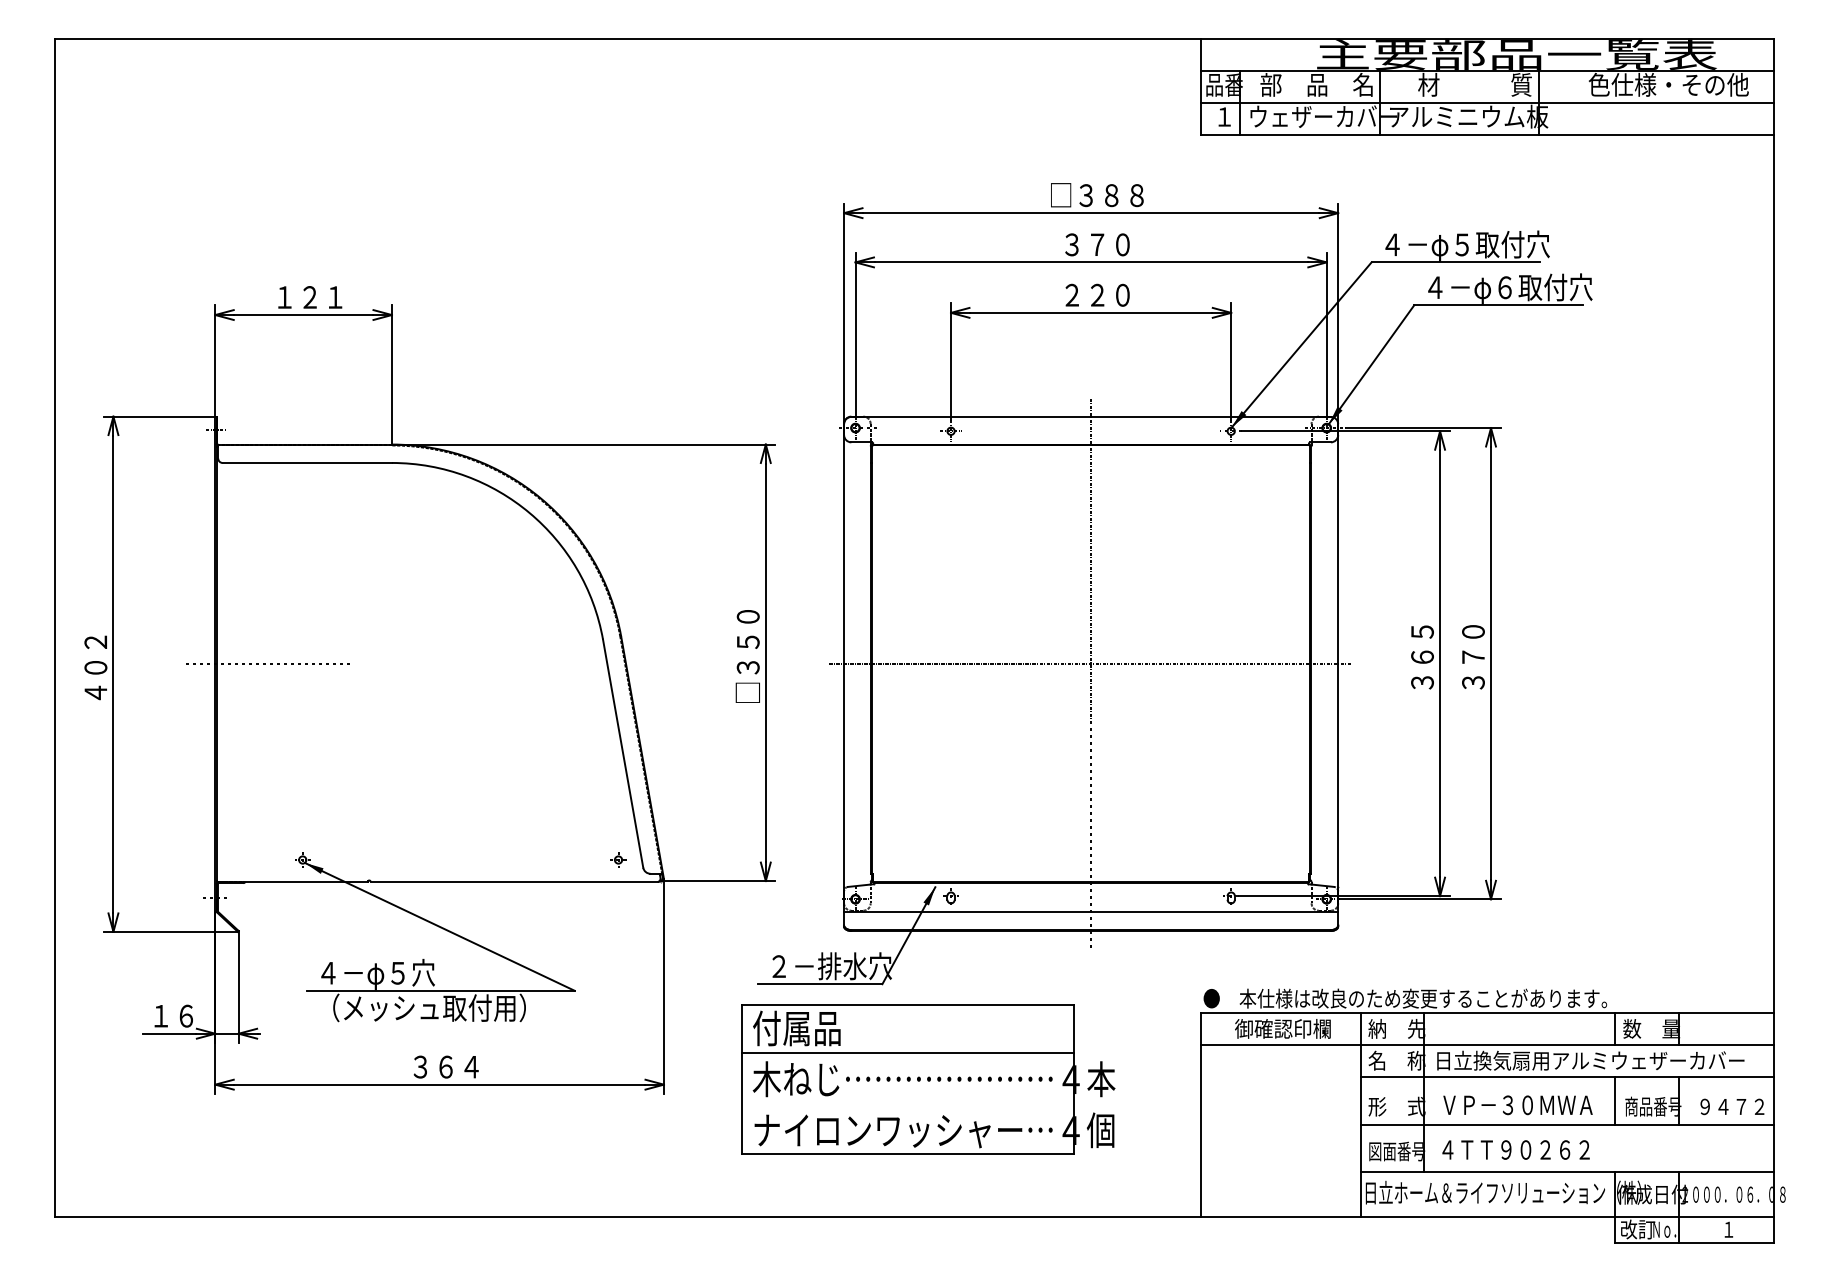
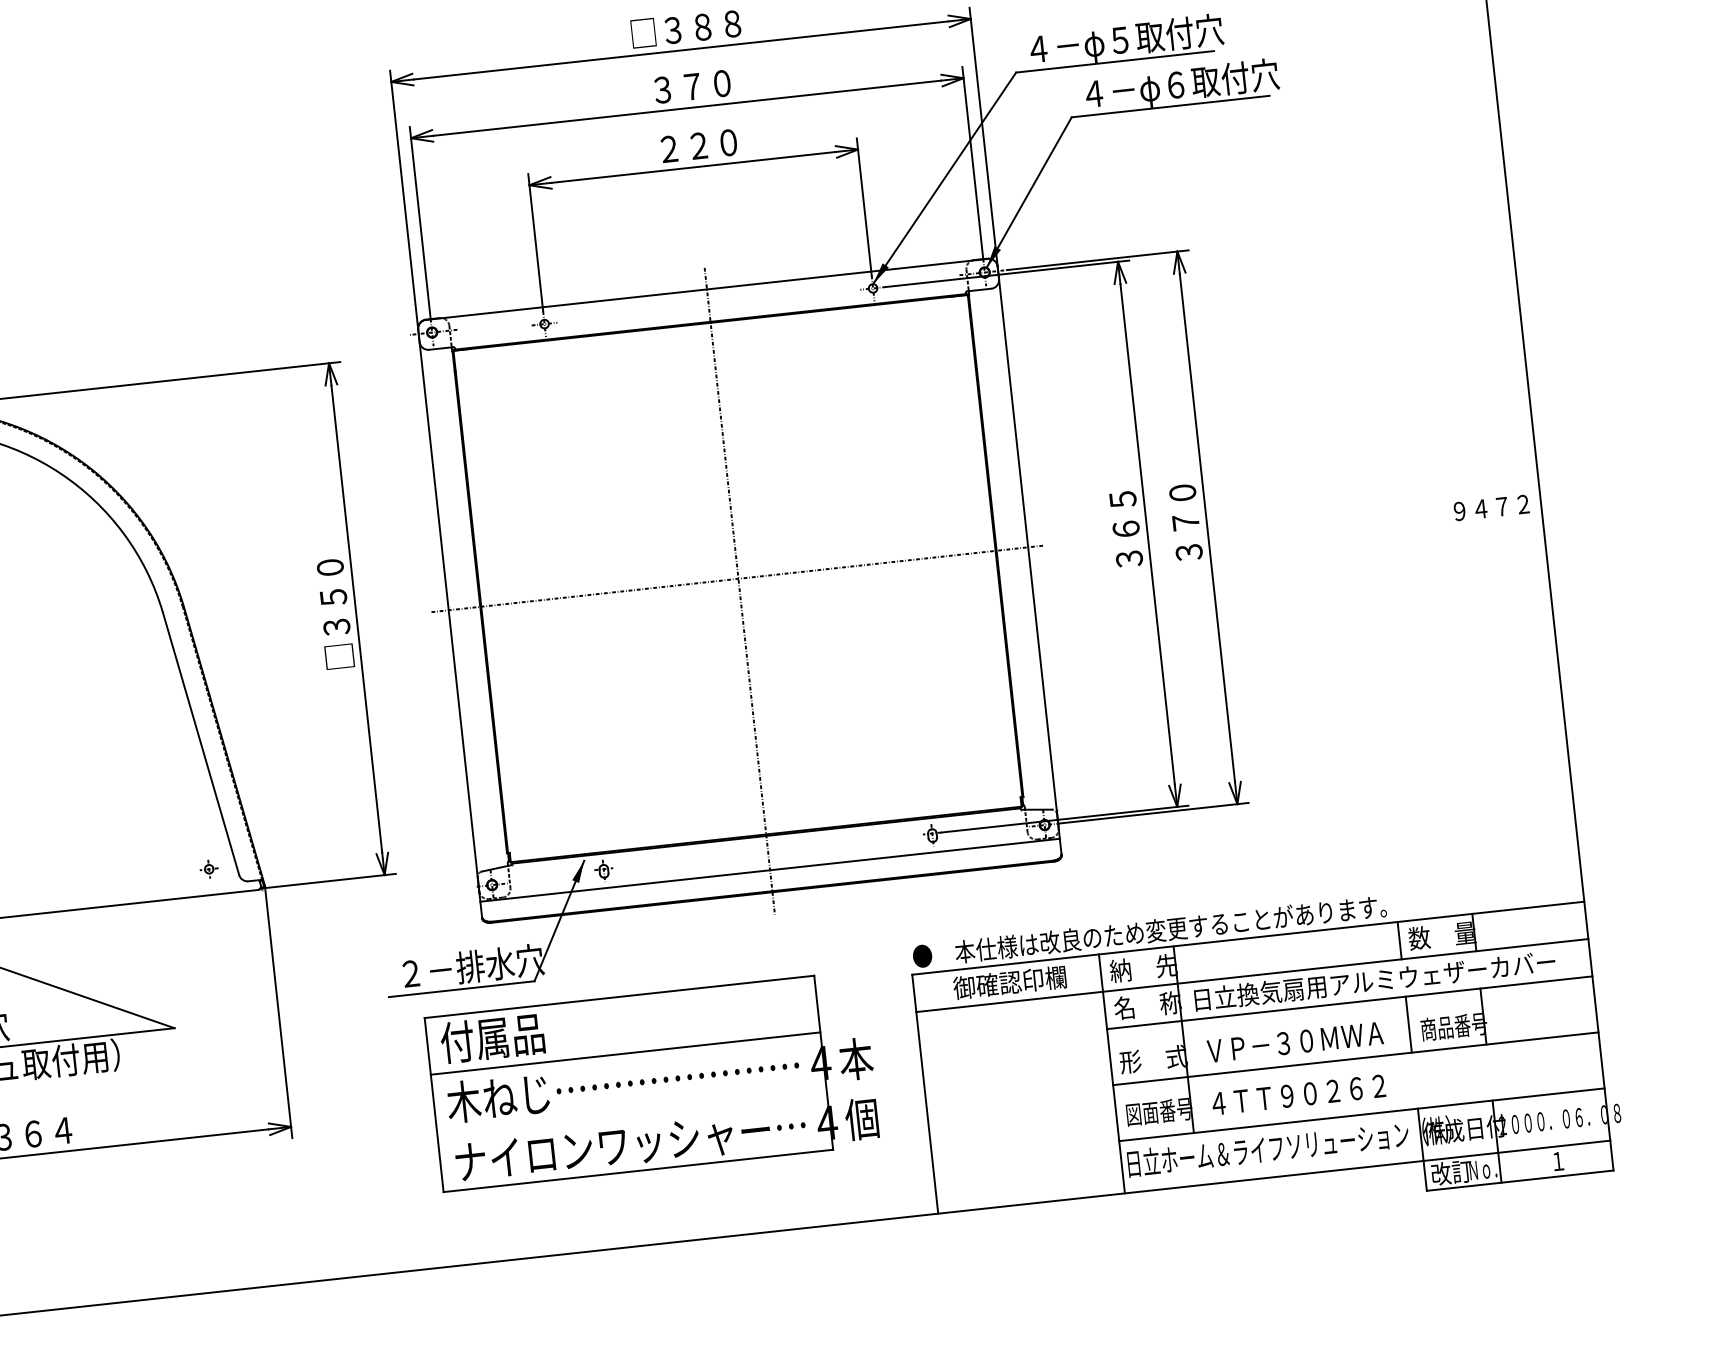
part: (928, 1079) -> (653, 1081), moved
text: (1732, 1106) -> (1491, 507), moved

